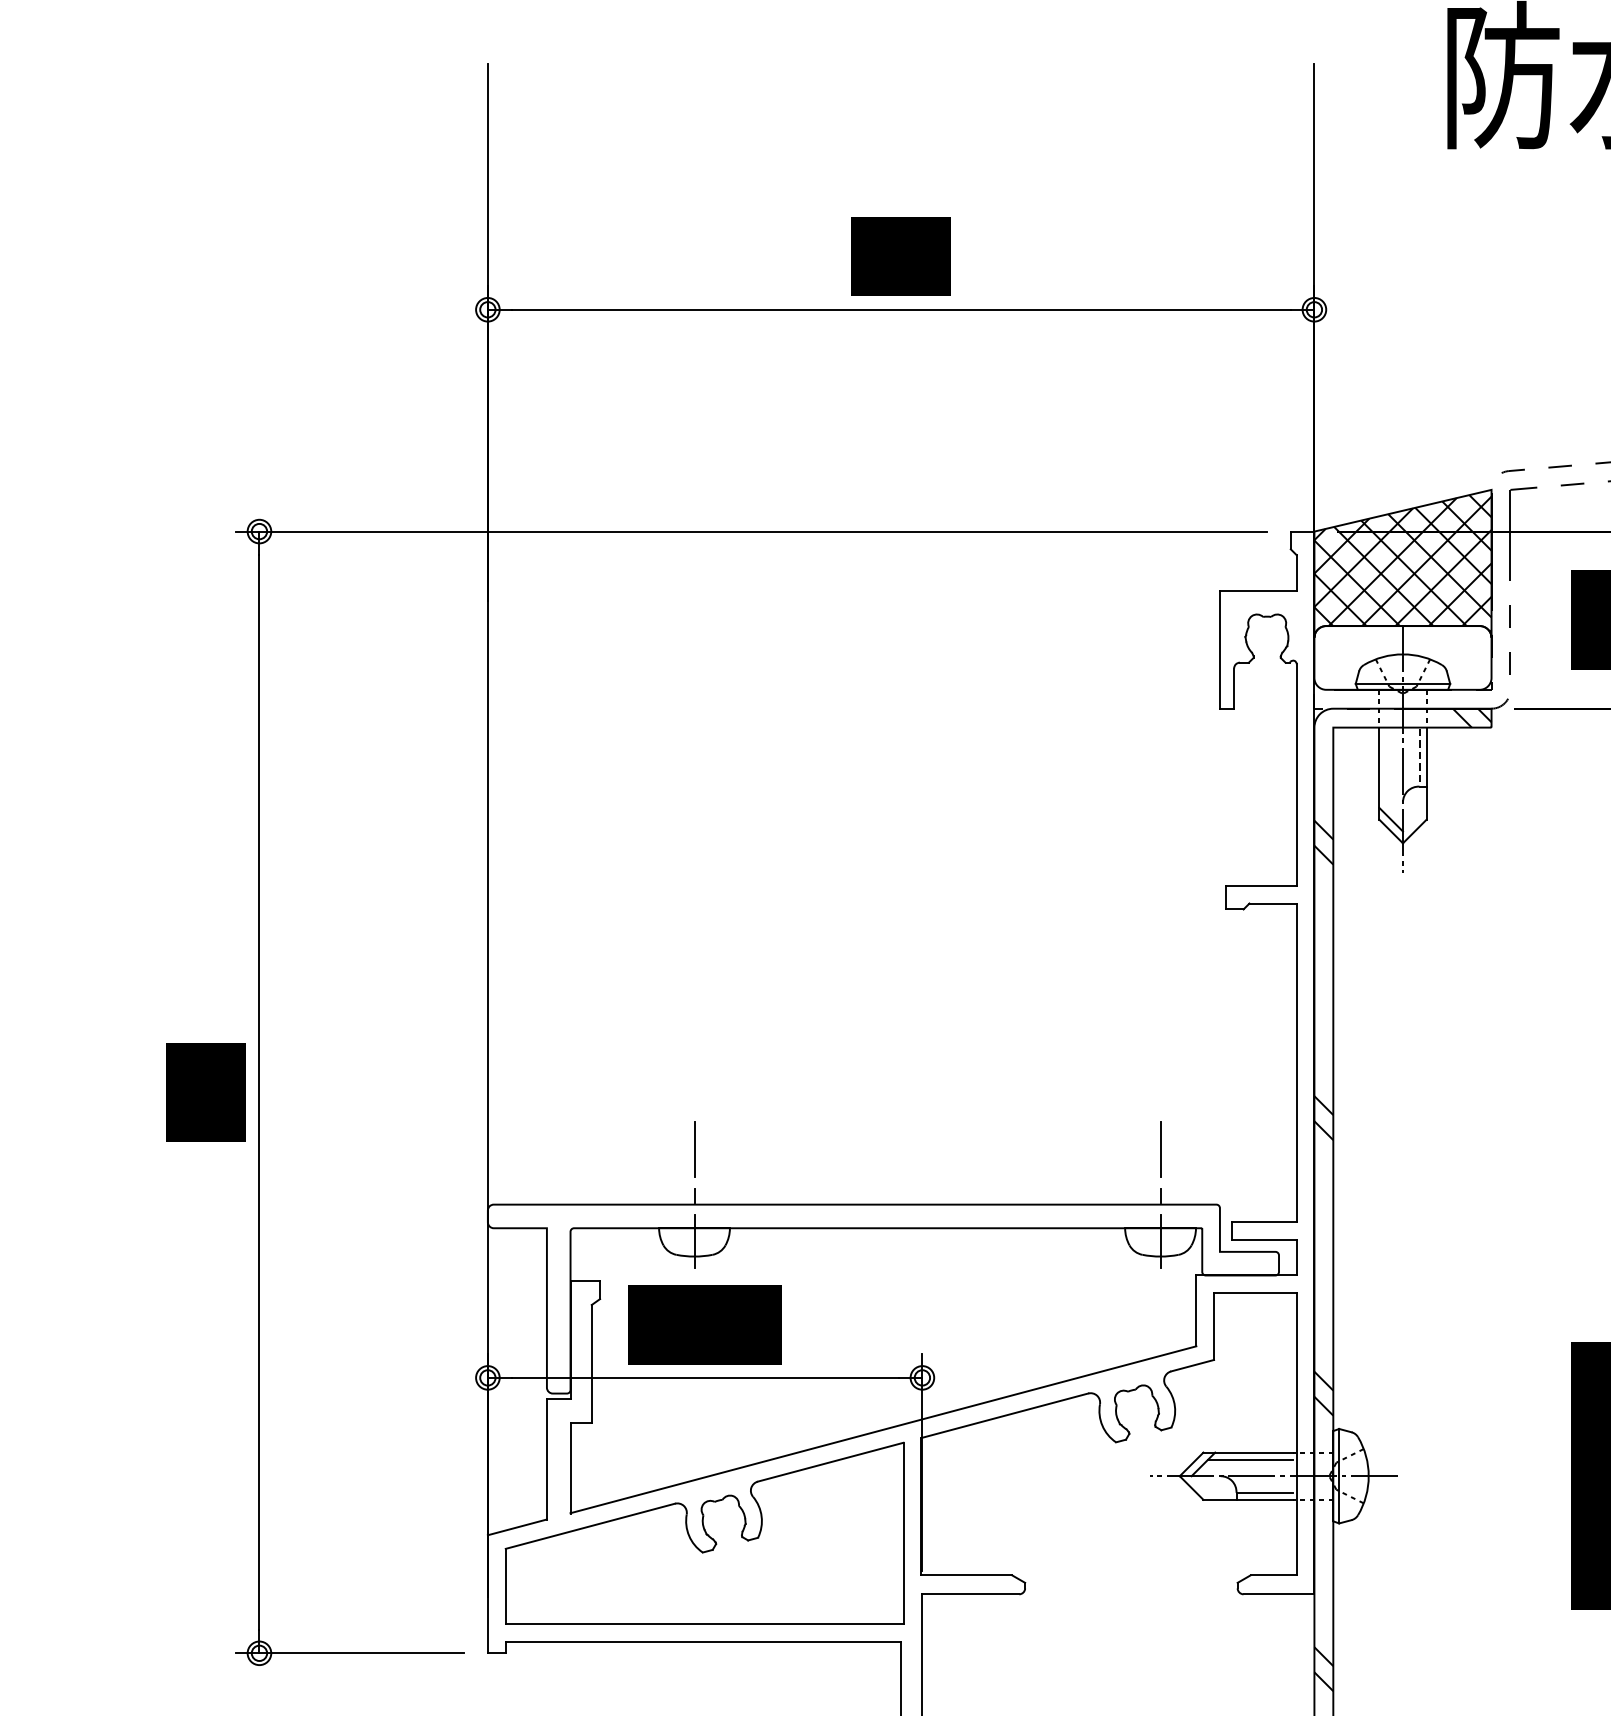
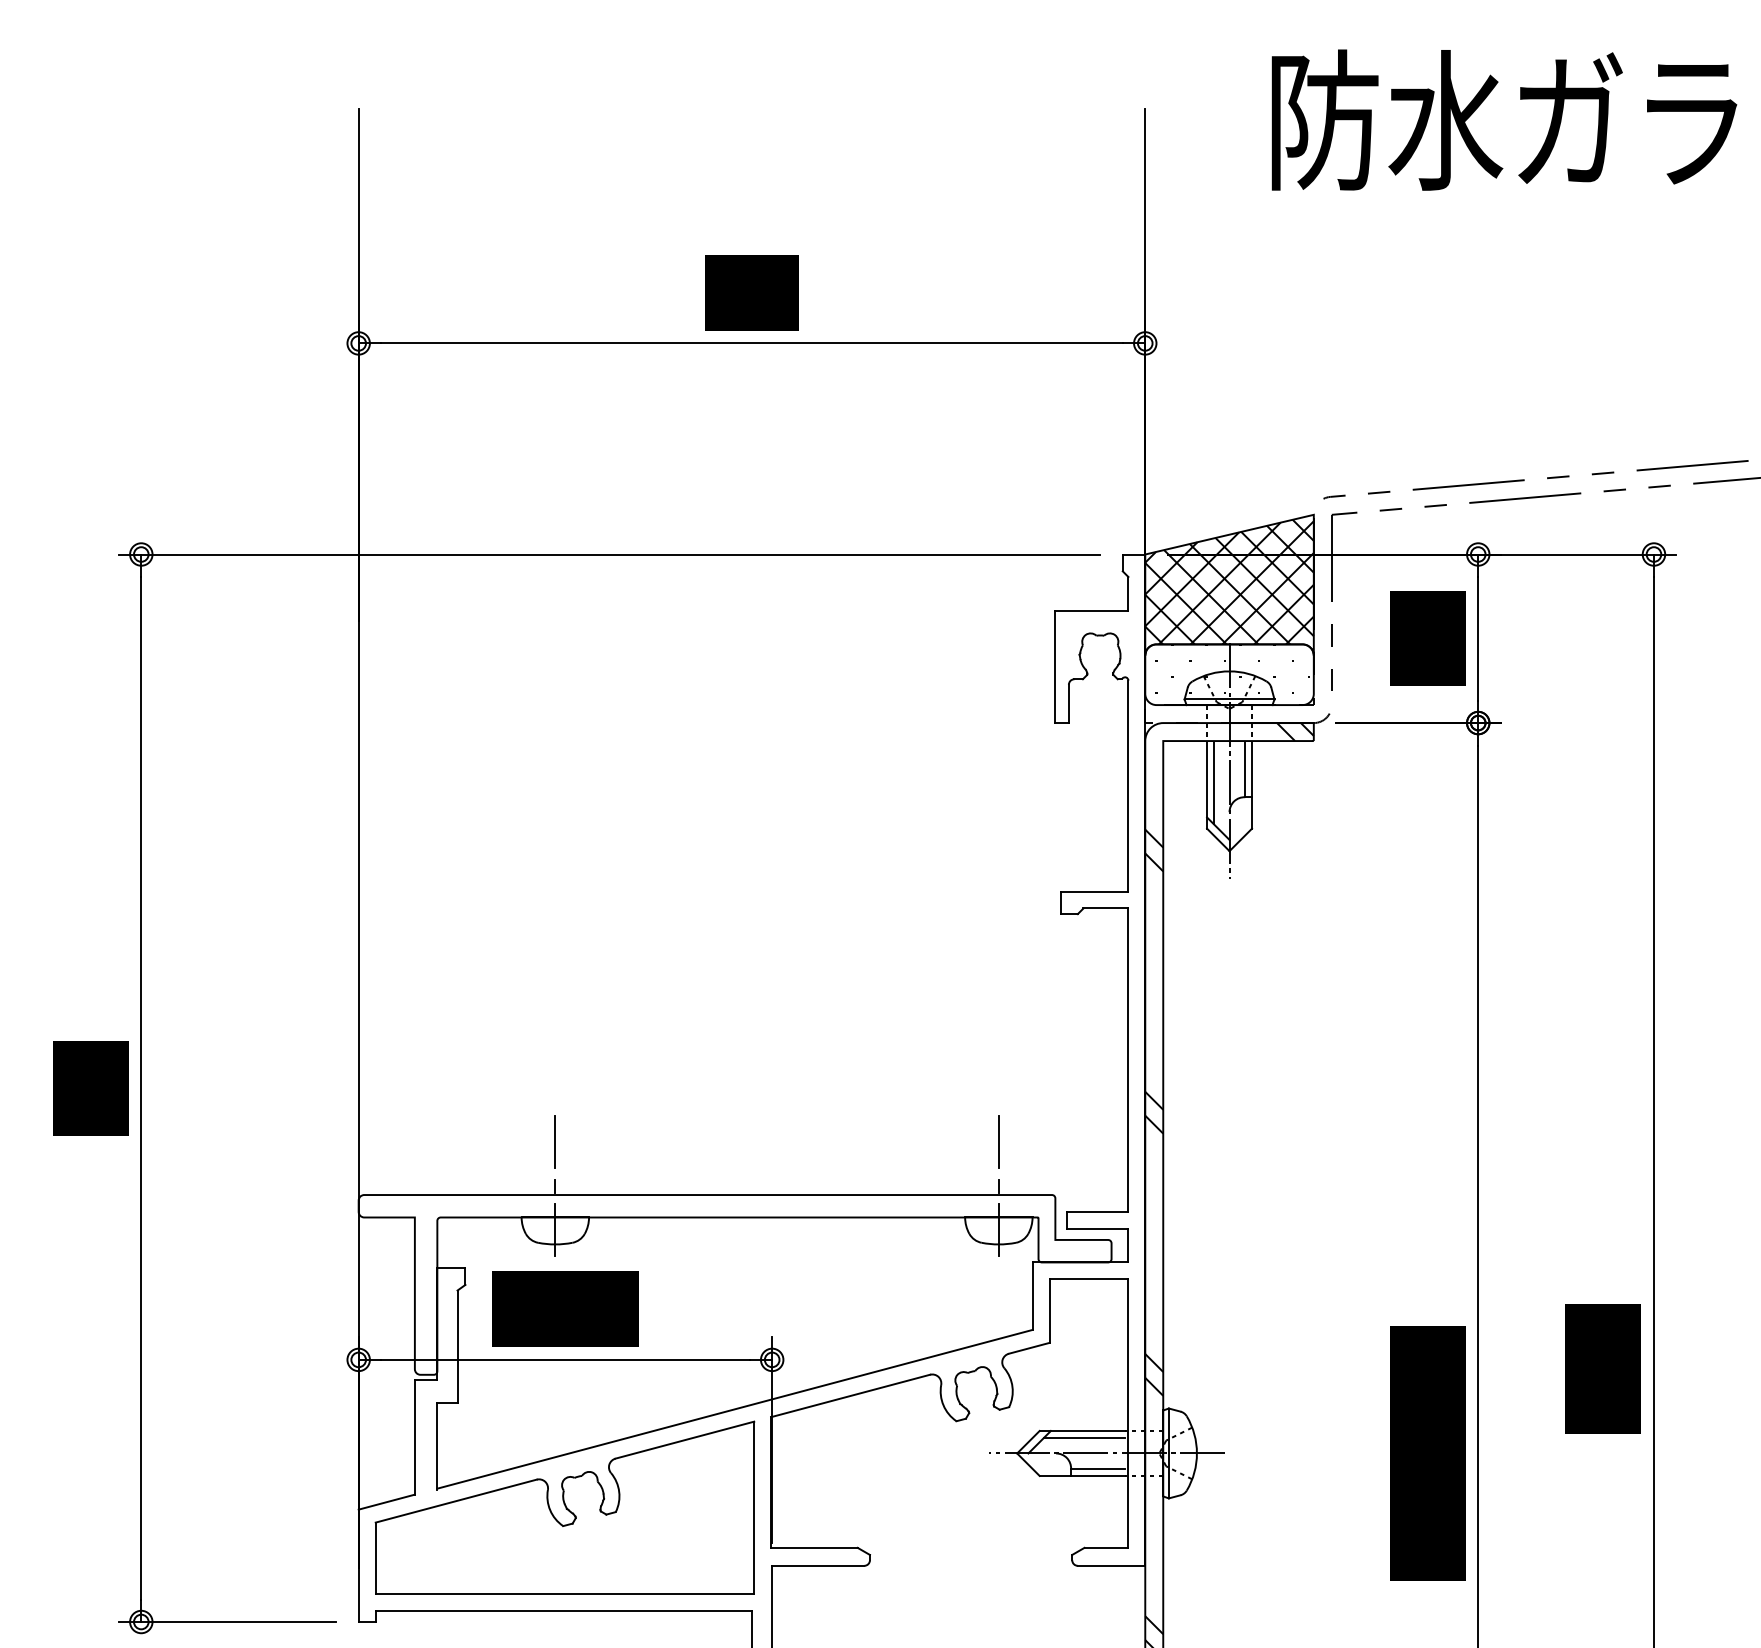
hatch: (1406, 651) -> (1232, 668), added
line: (1419, 757) -> (1245, 769), dashed -> solid
line: (1386, 772) -> (1213, 783), added

